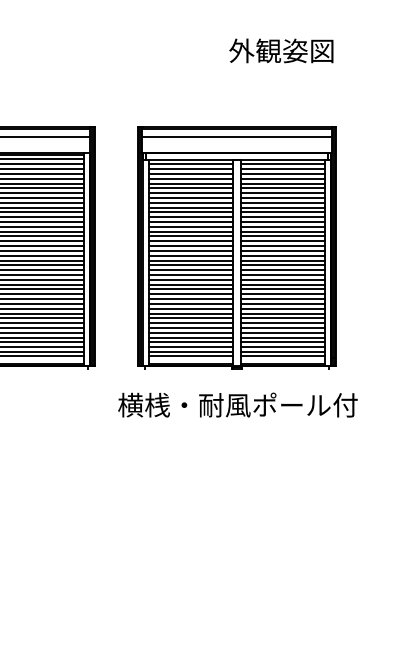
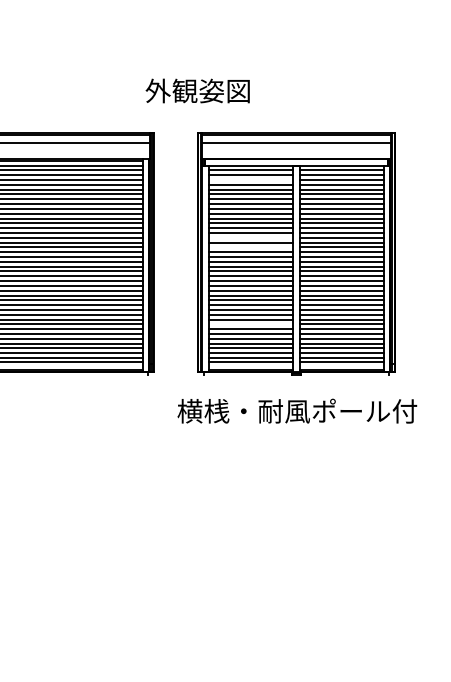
text: (281, 50) -> (197, 90), moved
line: (191, 174) -> (250, 180), removed
line: (191, 231) -> (250, 237), removed
line: (191, 241) -> (250, 247), removed
line: (191, 318) -> (250, 324), removed

